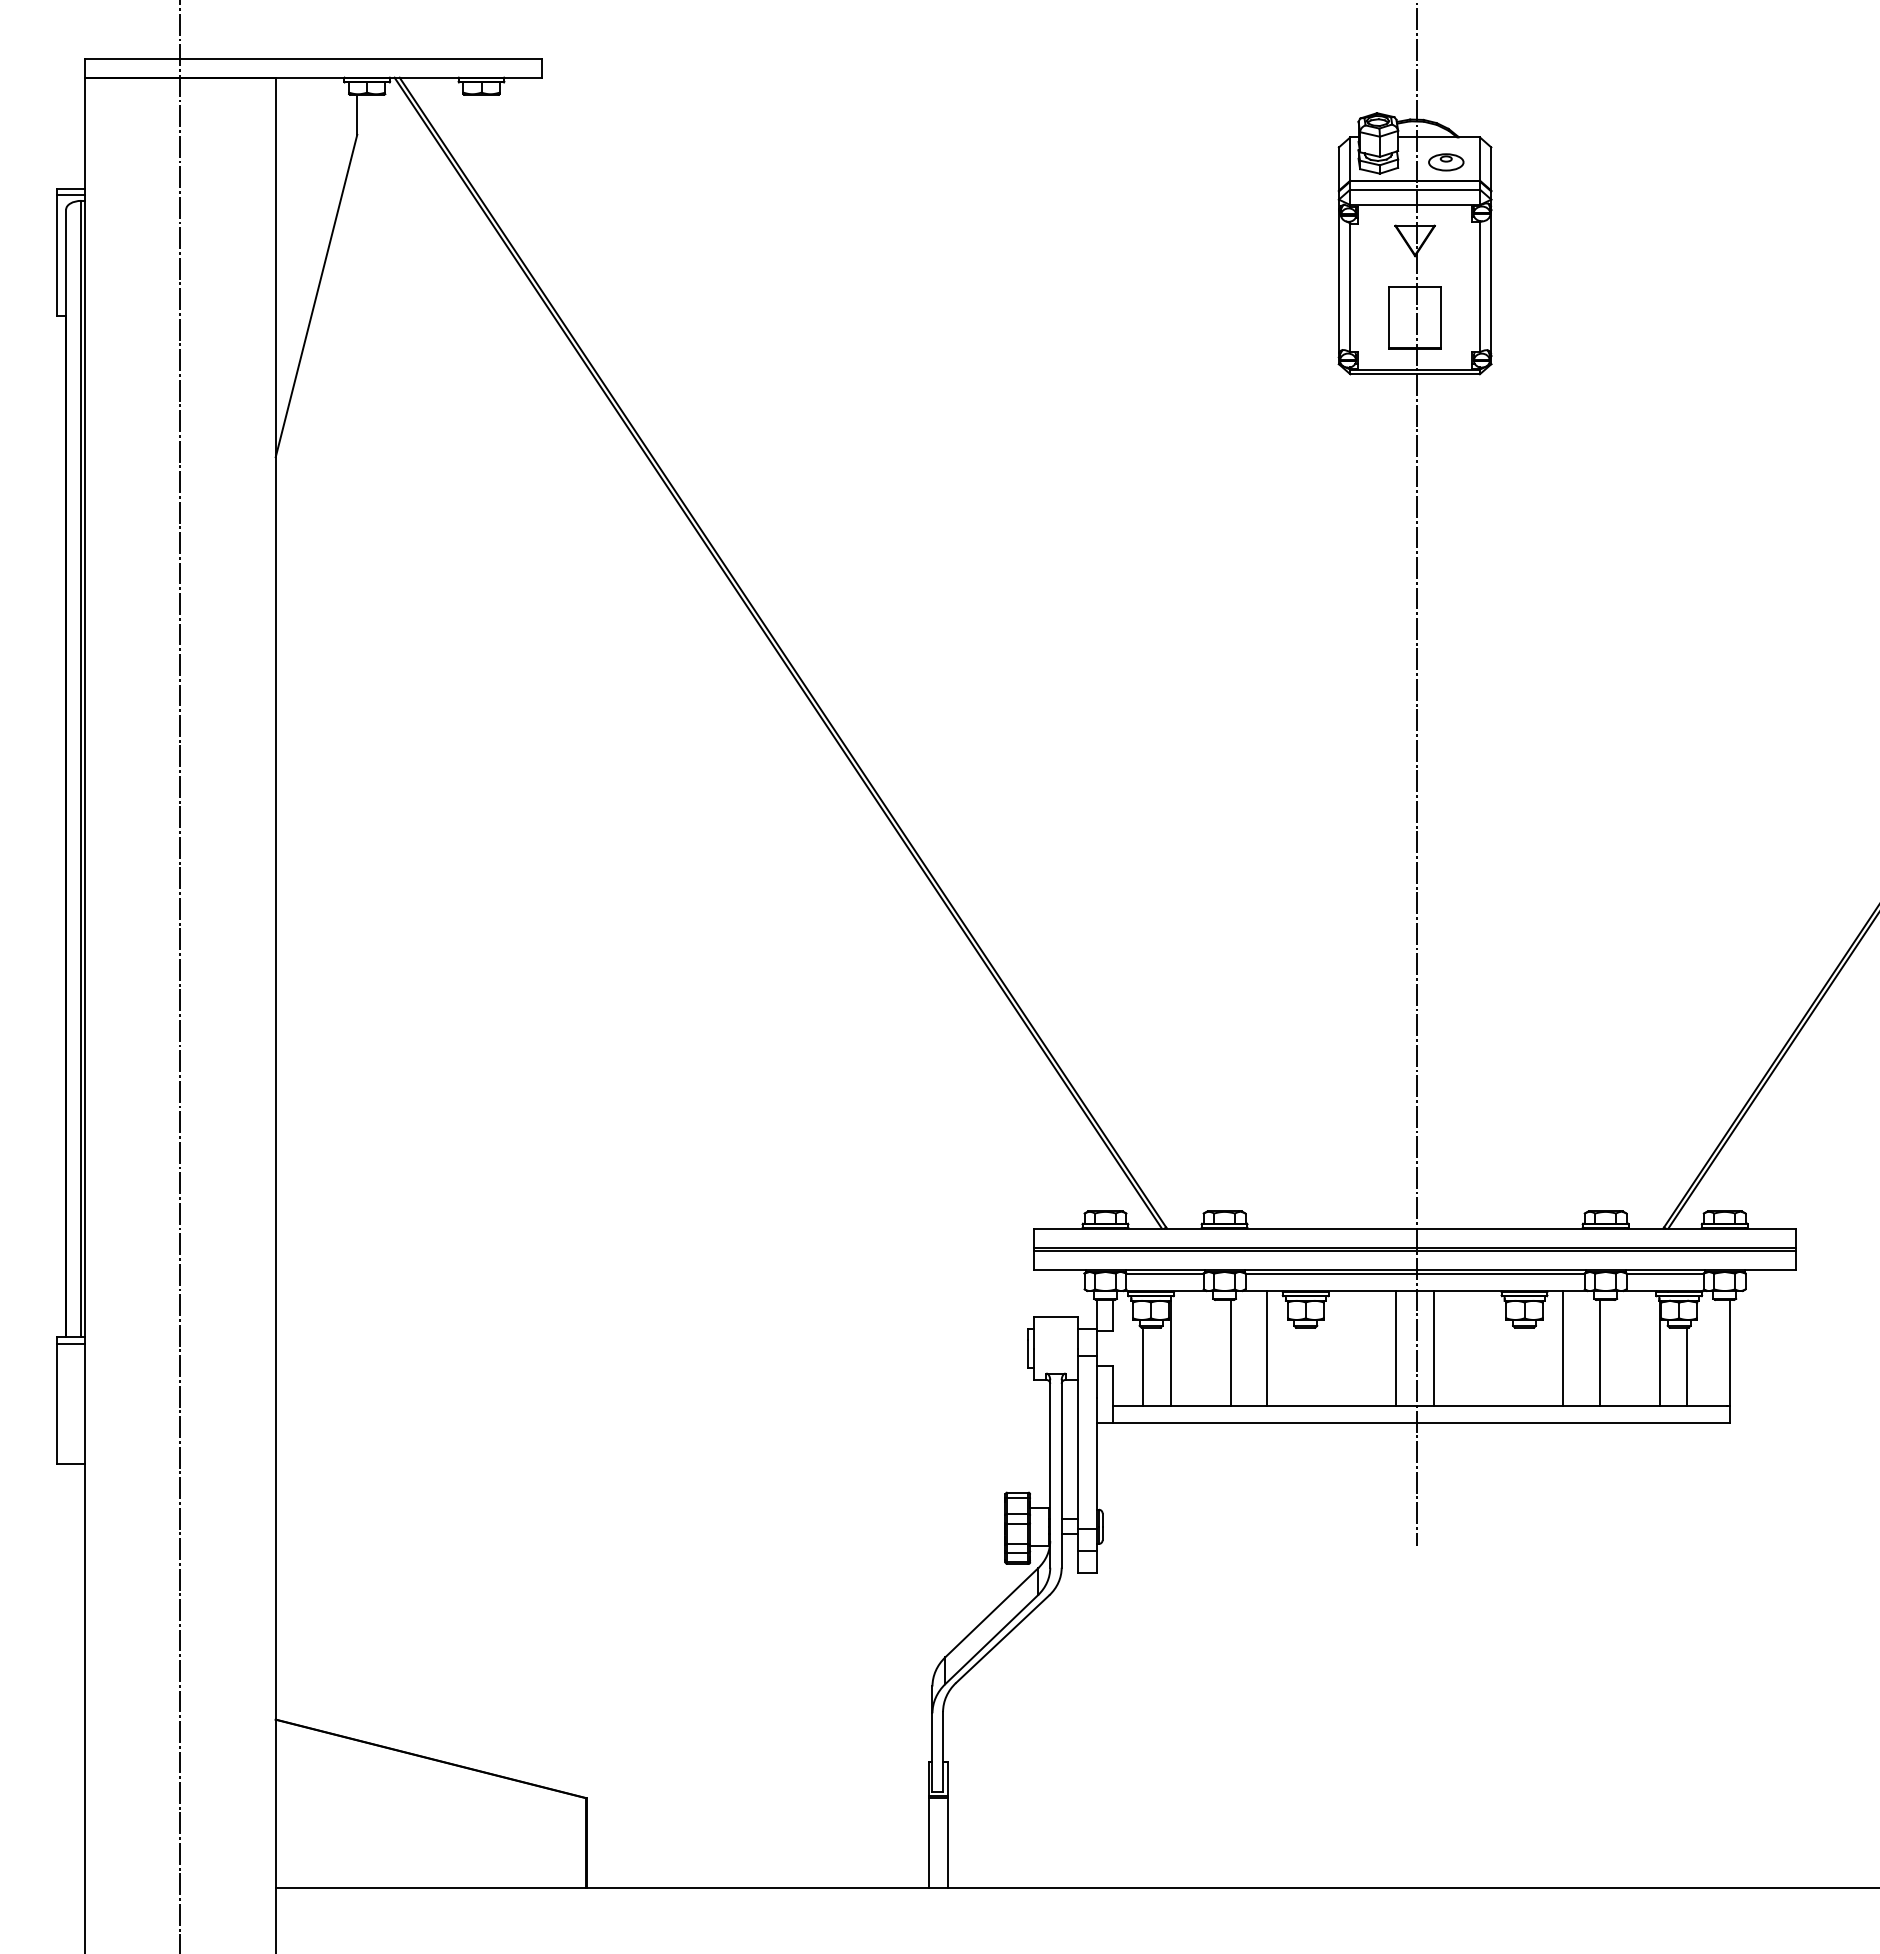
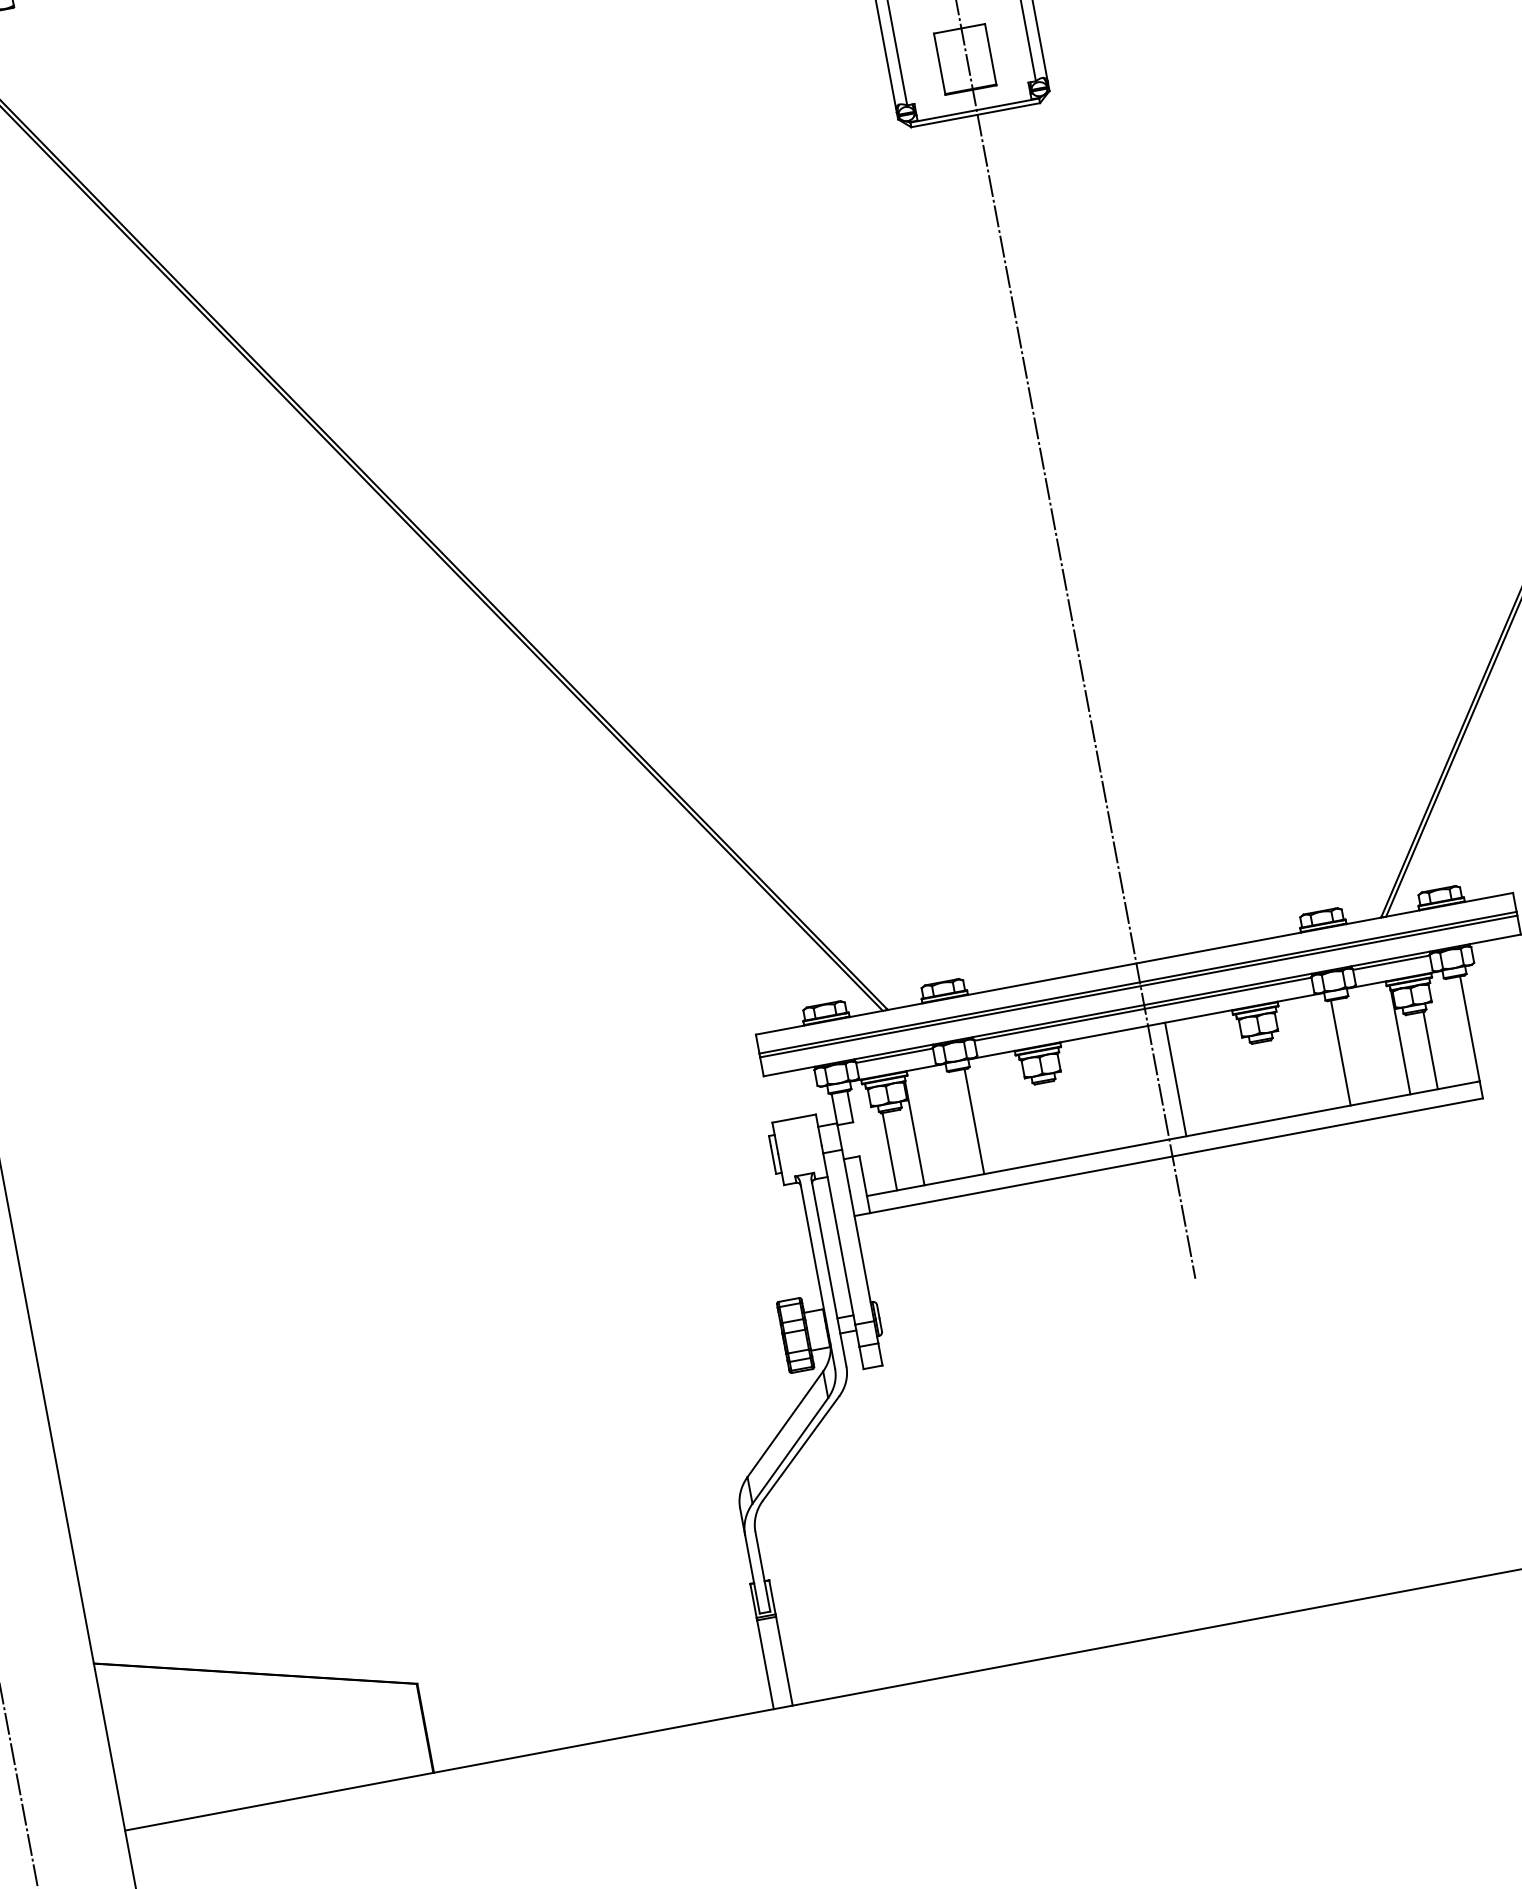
line: (1267, 1348) -> (1010, 1110), removed
line: (1396, 1348) -> (1138, 1086), removed
line: (1562, 1348) -> (1303, 1055), removed

